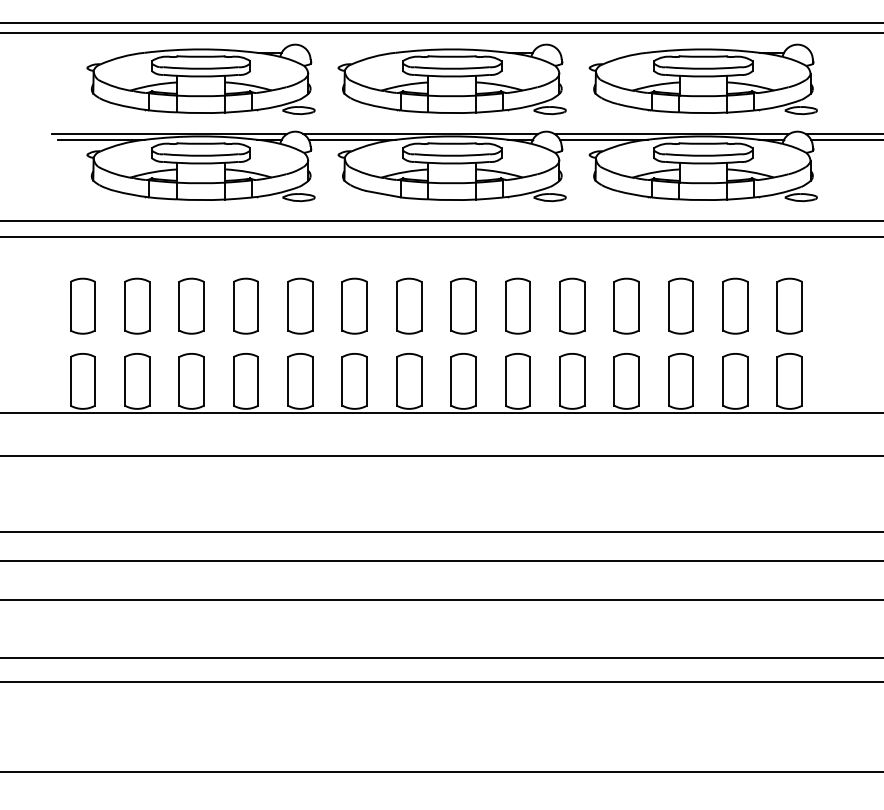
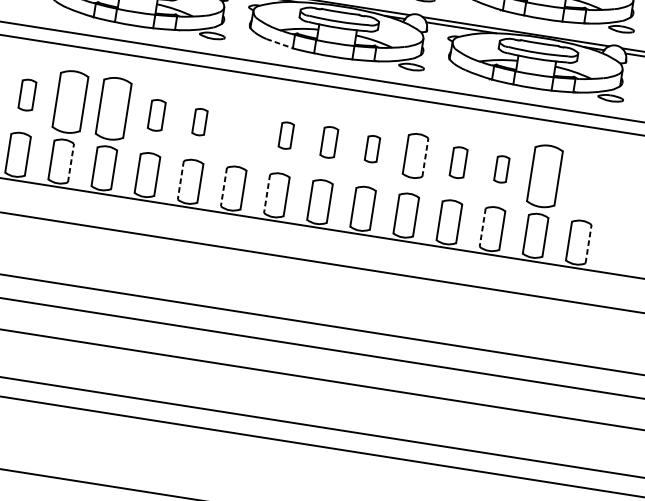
line: (383, 194) -> (279, 43), solid -> dashed
part: (82, 305) -> (27, 94), size x0.7
part: (137, 305) -> (70, 101), size x1.4
part: (191, 305) -> (113, 108), size x1.4
part: (245, 305) -> (156, 114), size x0.7
part: (300, 305) -> (200, 121), size x0.6
part: (354, 305) -> (242, 128), removed
part: (409, 305) -> (286, 135), size x0.6
part: (463, 305) -> (329, 141), size x0.7
part: (517, 305) -> (372, 148), size x0.6
line: (584, 305) -> (425, 156), solid -> dashed
part: (626, 305) -> (458, 162), size x0.7
part: (680, 305) -> (501, 168), size x0.6
part: (735, 305) -> (545, 175), size x1.4
part: (789, 305) -> (587, 182), removed
line: (149, 380) -> (71, 162), solid -> dashed
line: (802, 380) -> (588, 243), solid -> dashed
line: (288, 381) -> (181, 180), solid -> dashed
line: (342, 381) -> (223, 187), solid -> dashed
line: (396, 381) -> (266, 193), solid -> dashed
line: (668, 381) -> (482, 227), solid -> dashed

